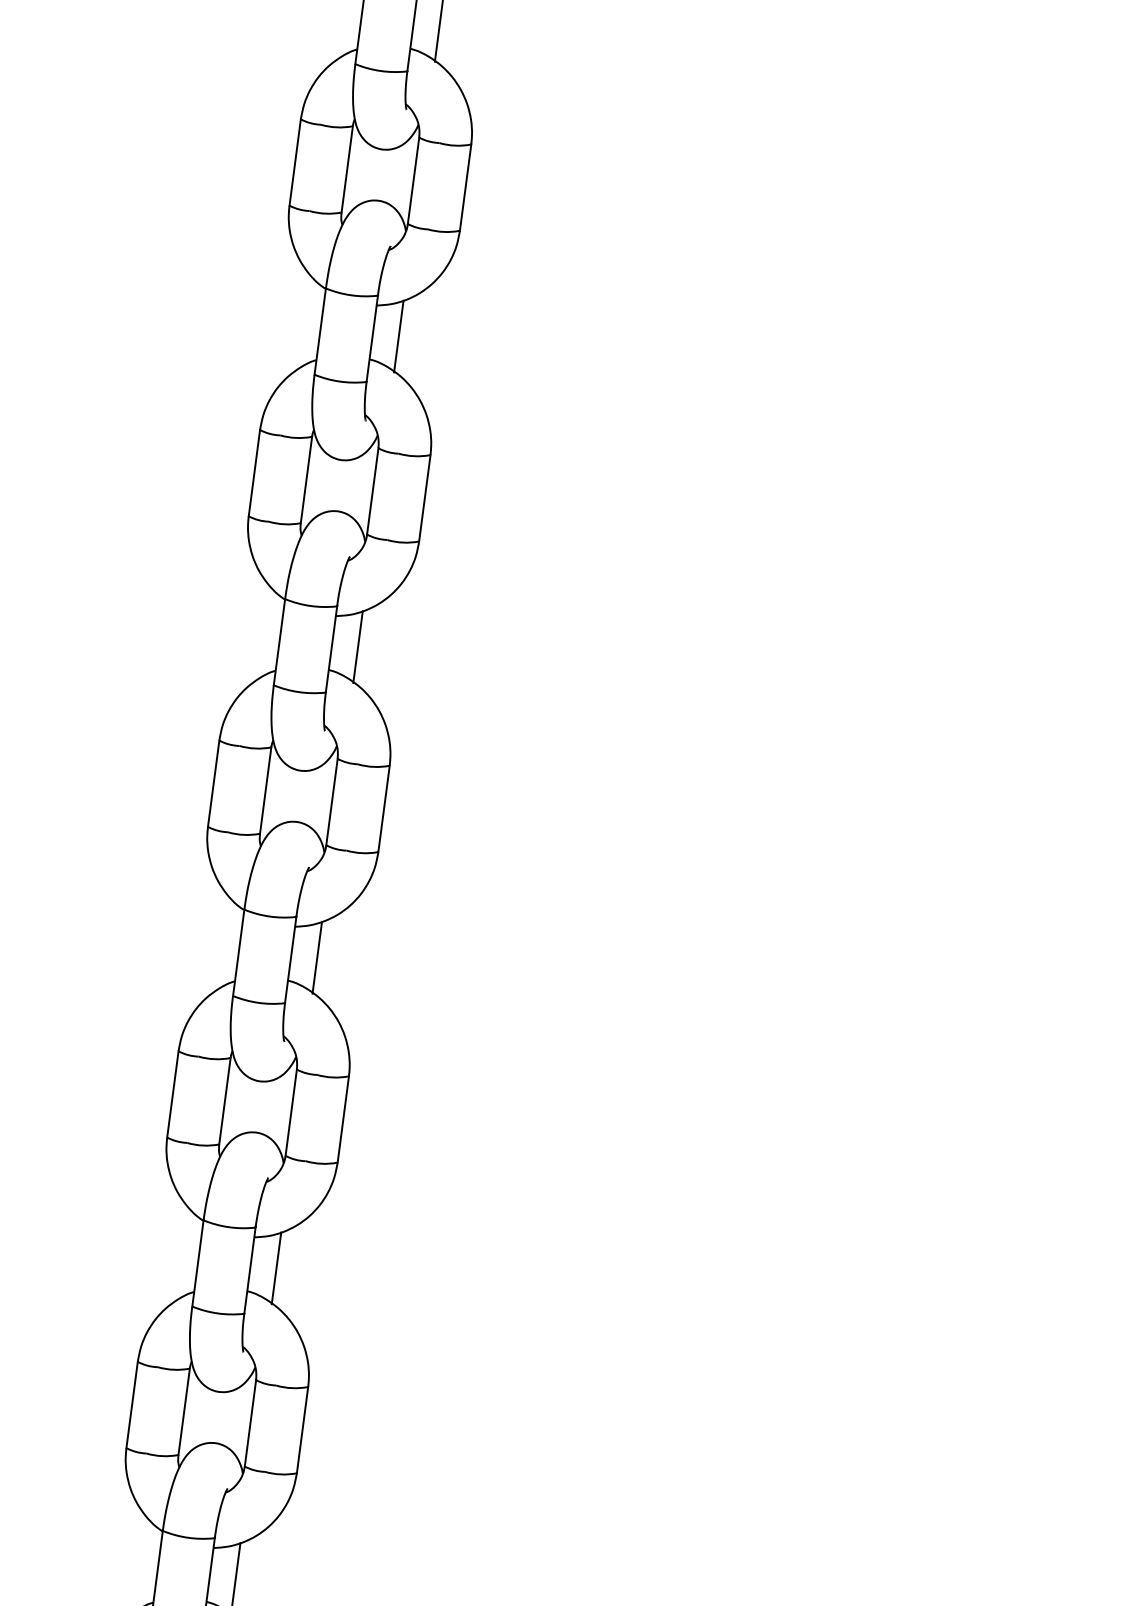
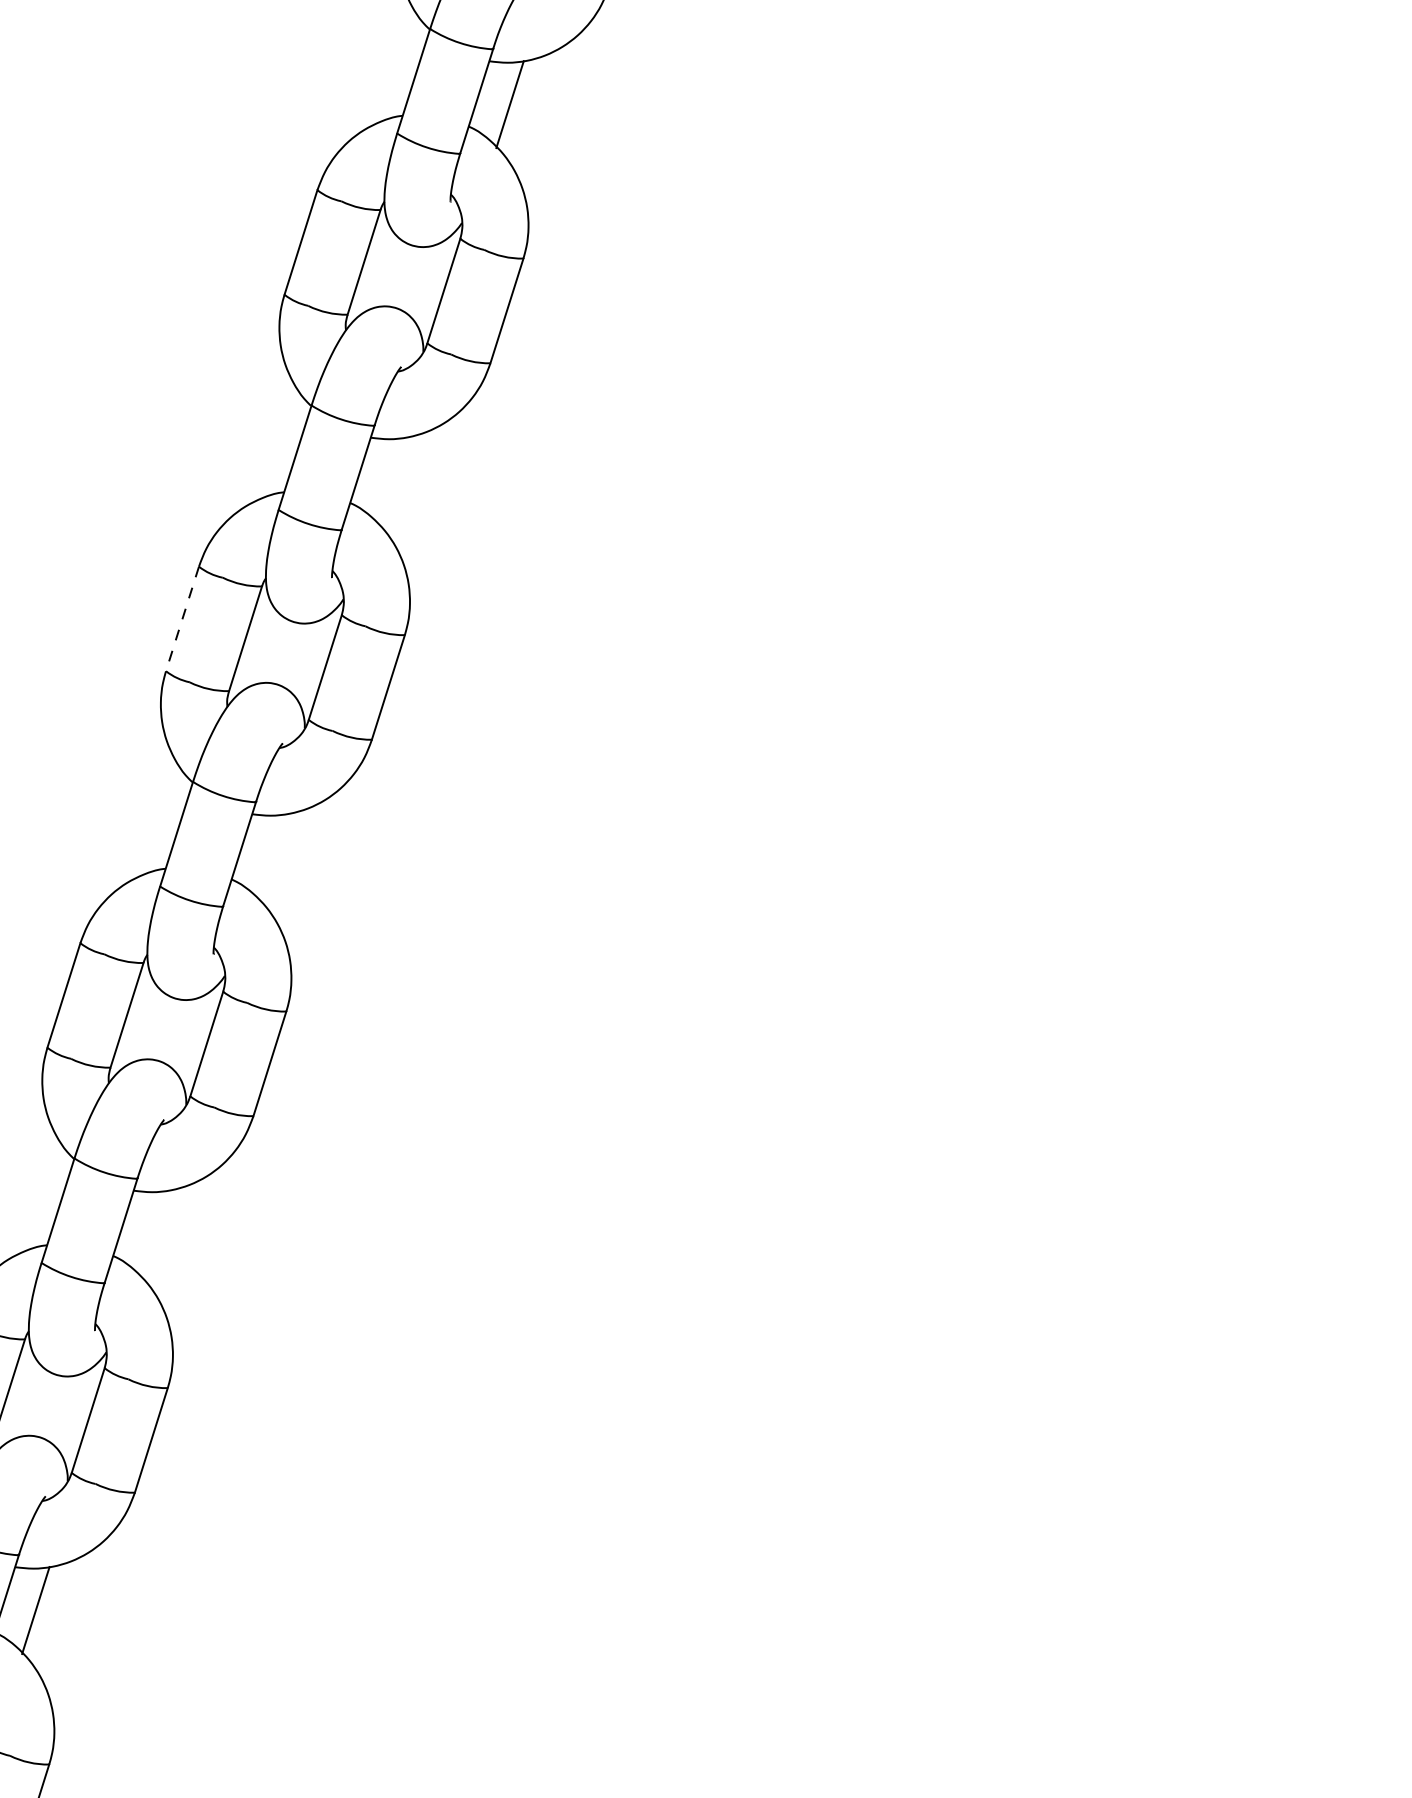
line: (357, 646) -> (390, 480), removed
line: (213, 783) -> (182, 618), solid -> dashed
line: (317, 957) -> (273, 857), removed
line: (276, 1268) -> (154, 1234), removed

